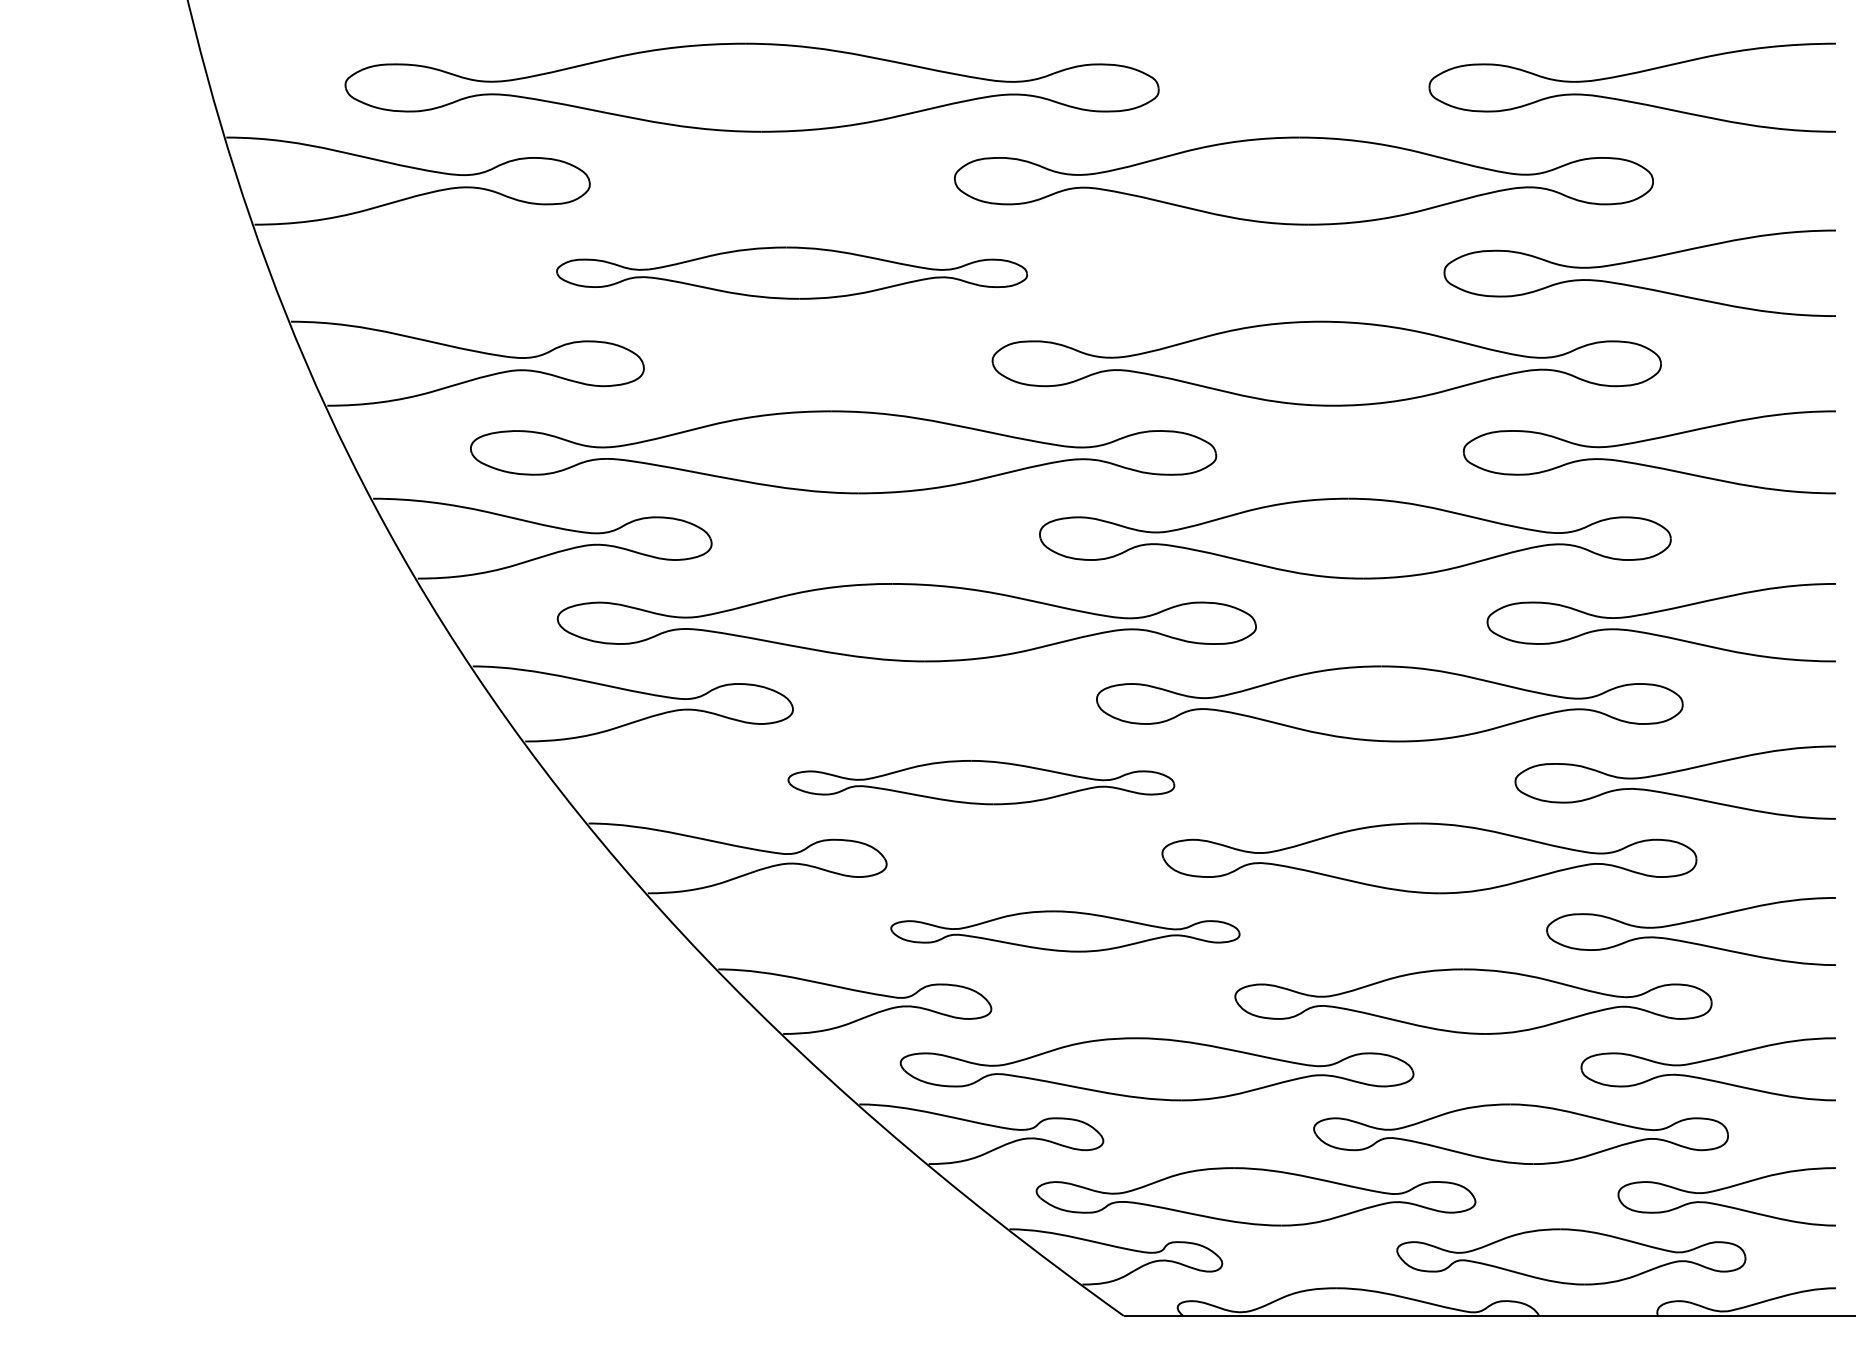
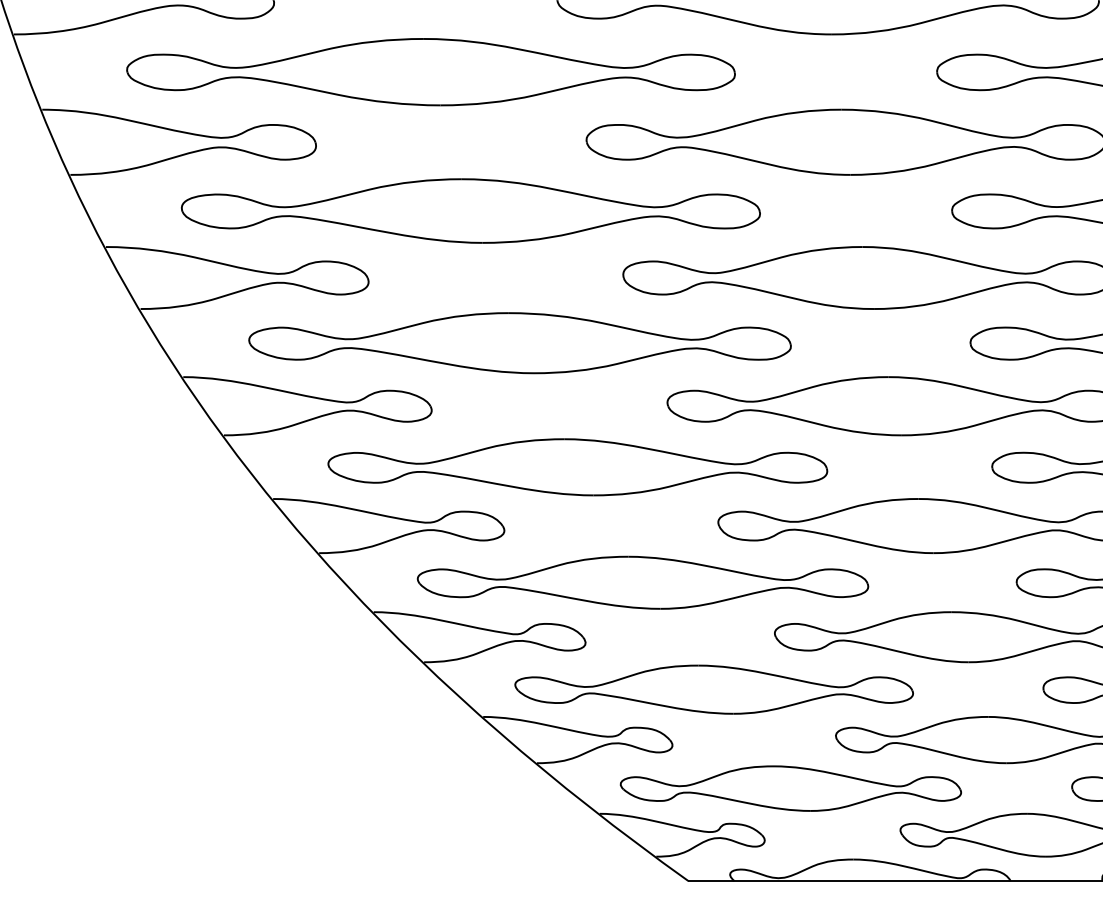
part: (791, 272) -> (430, 71), size x1.67
part: (981, 782) -> (577, 467), size x1.67
part: (1065, 931) -> (643, 582), size x1.67

